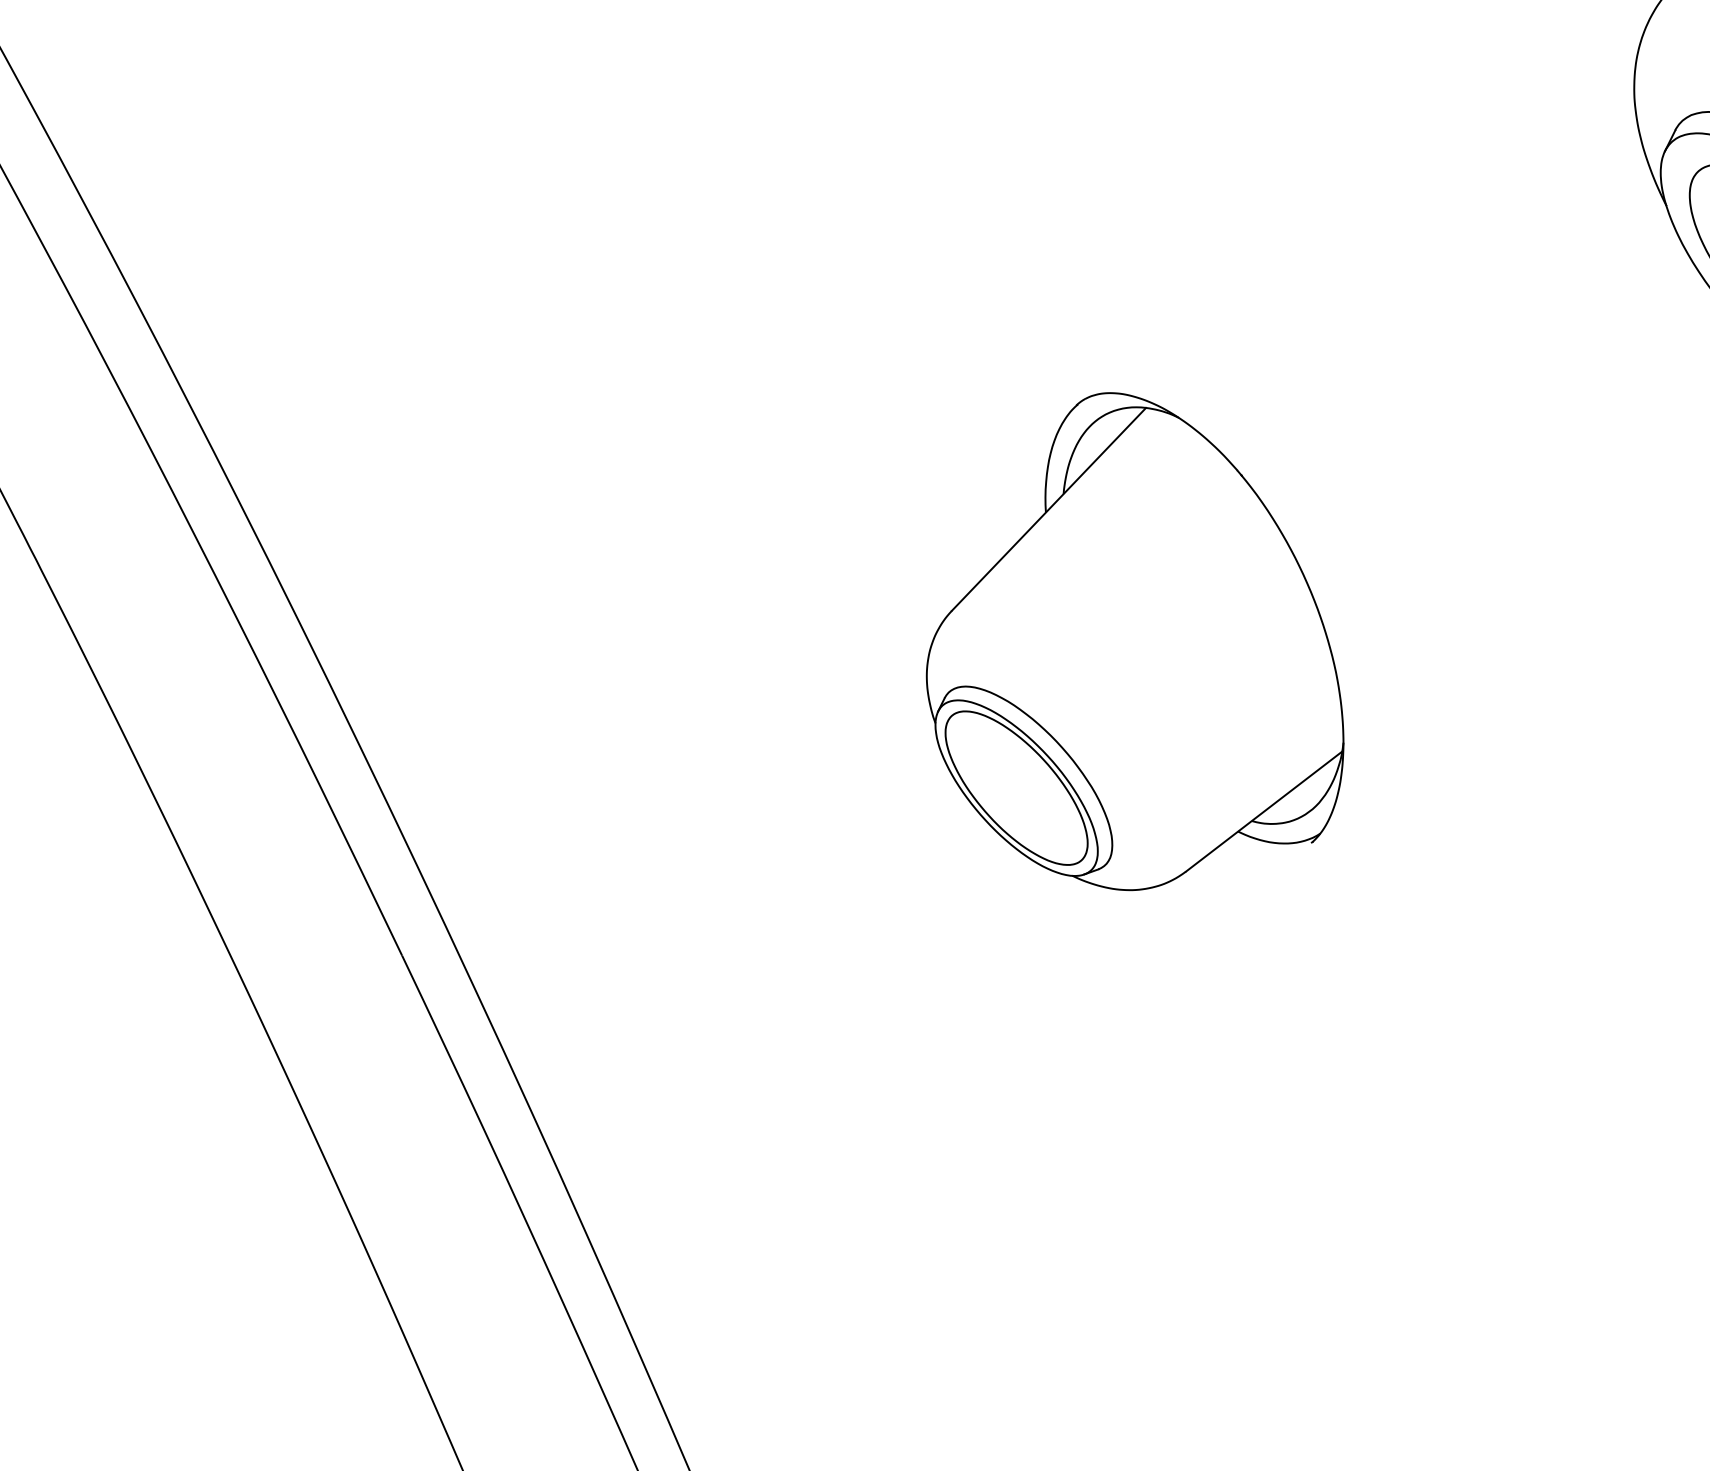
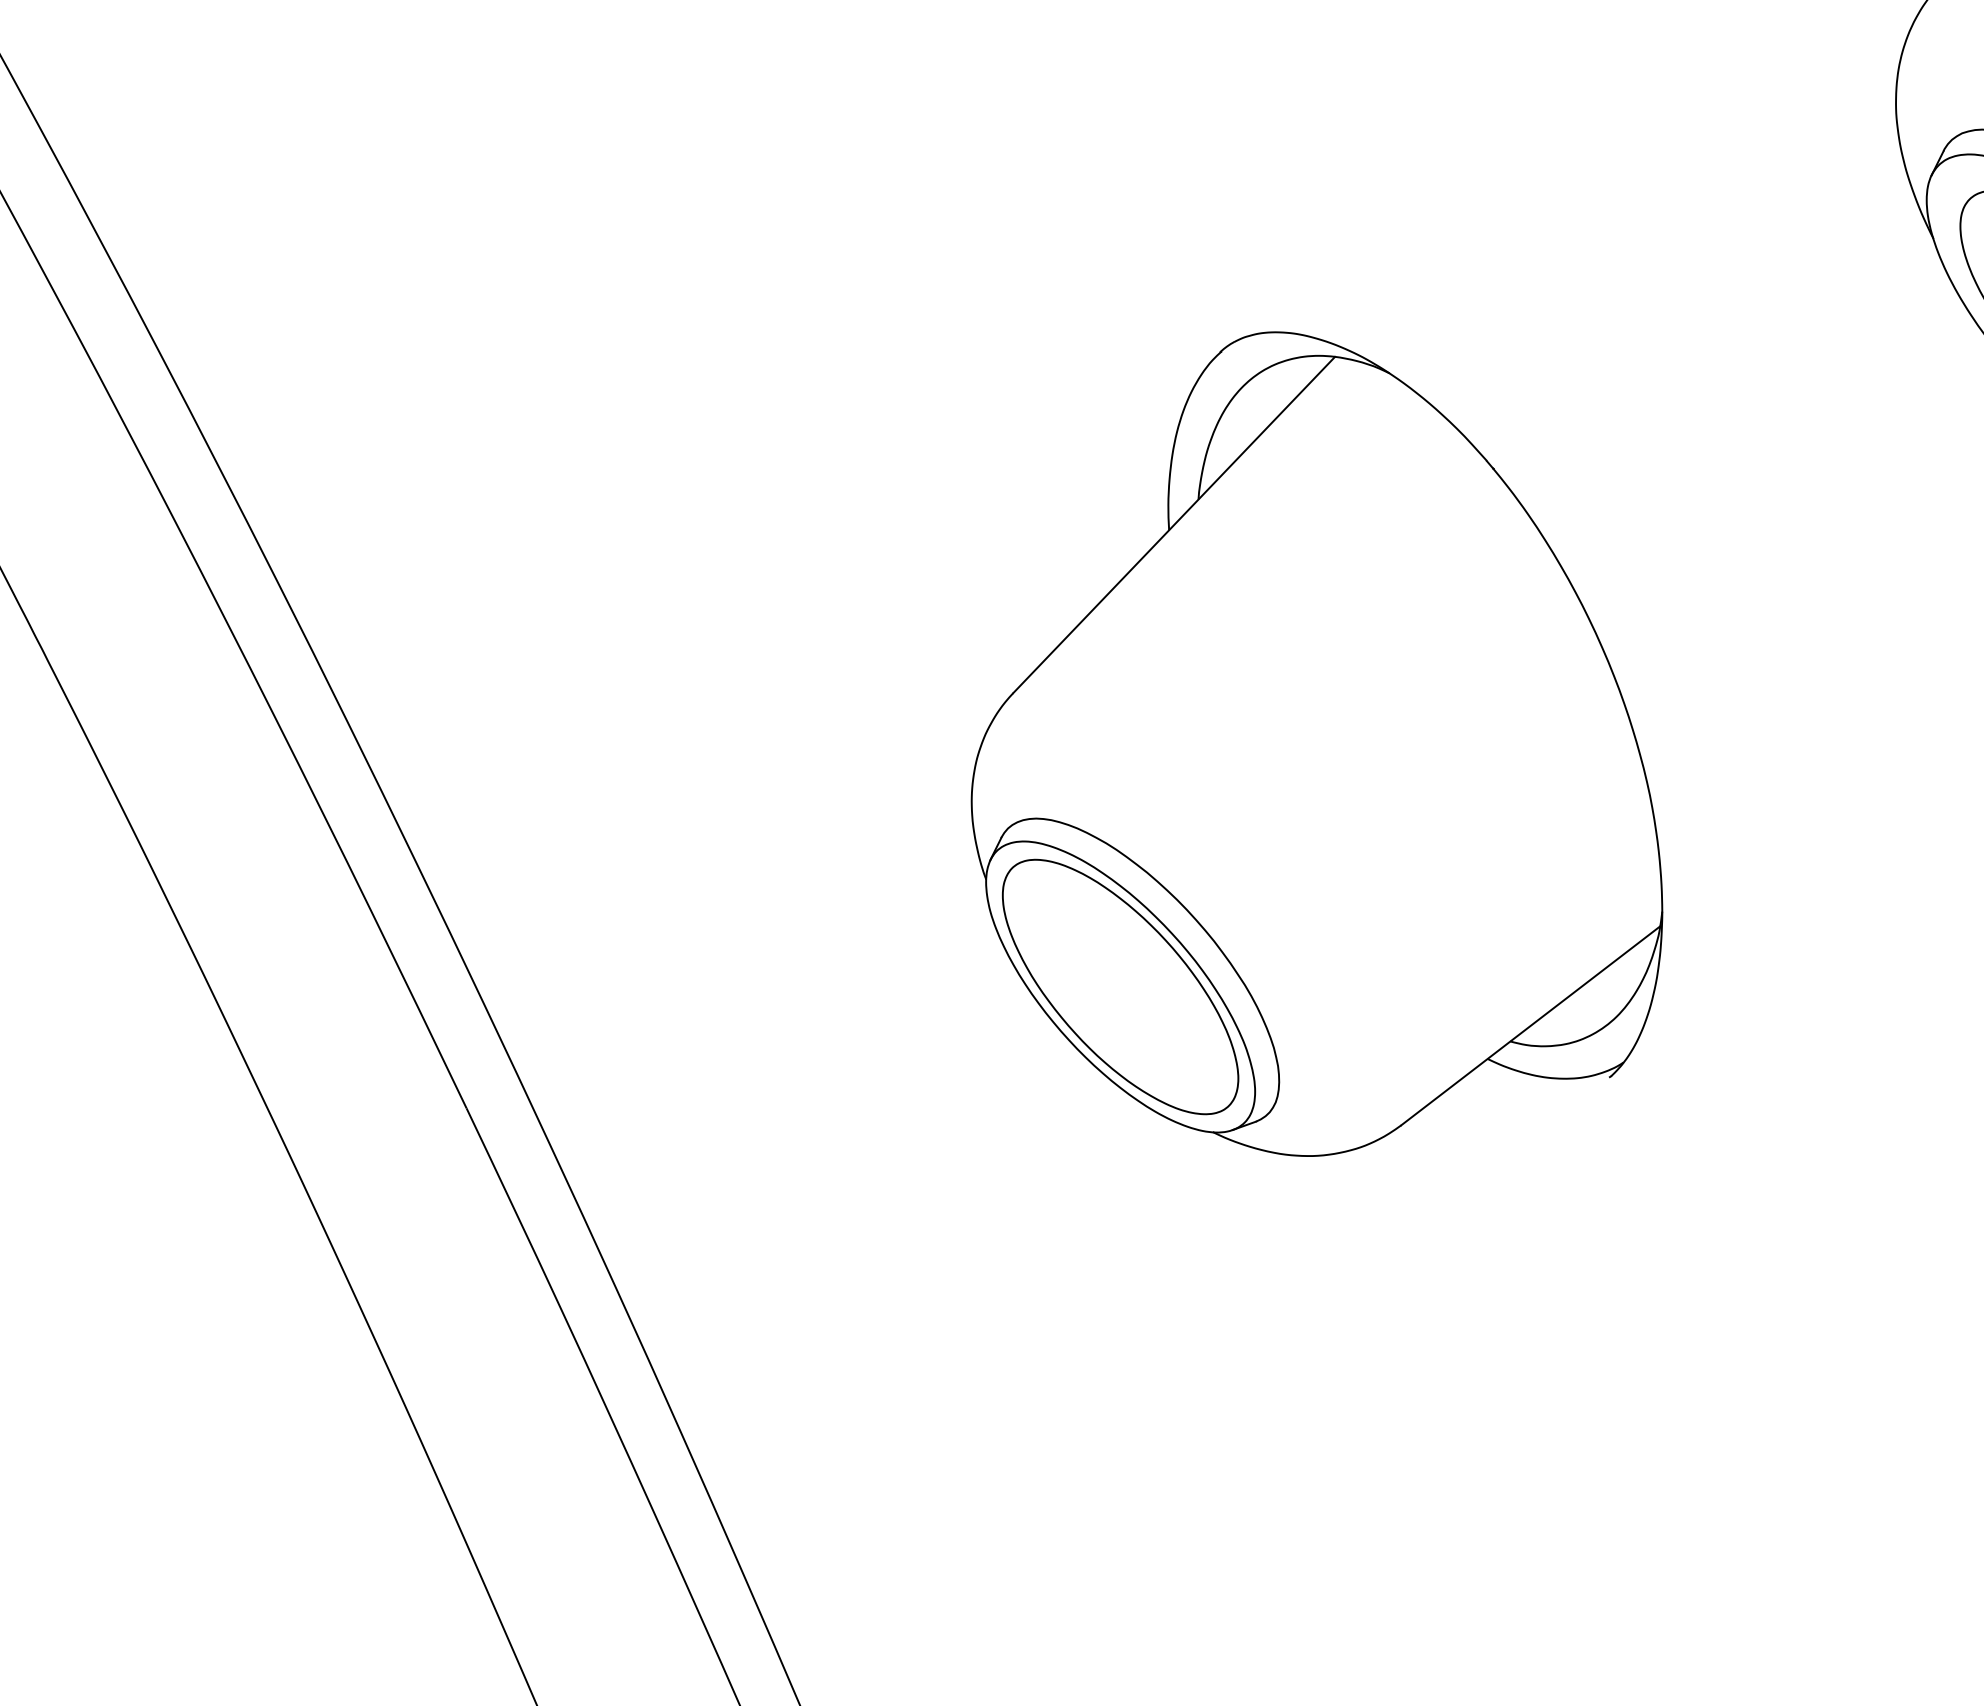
part: (1134, 641) -> (1316, 743), size x1.43

